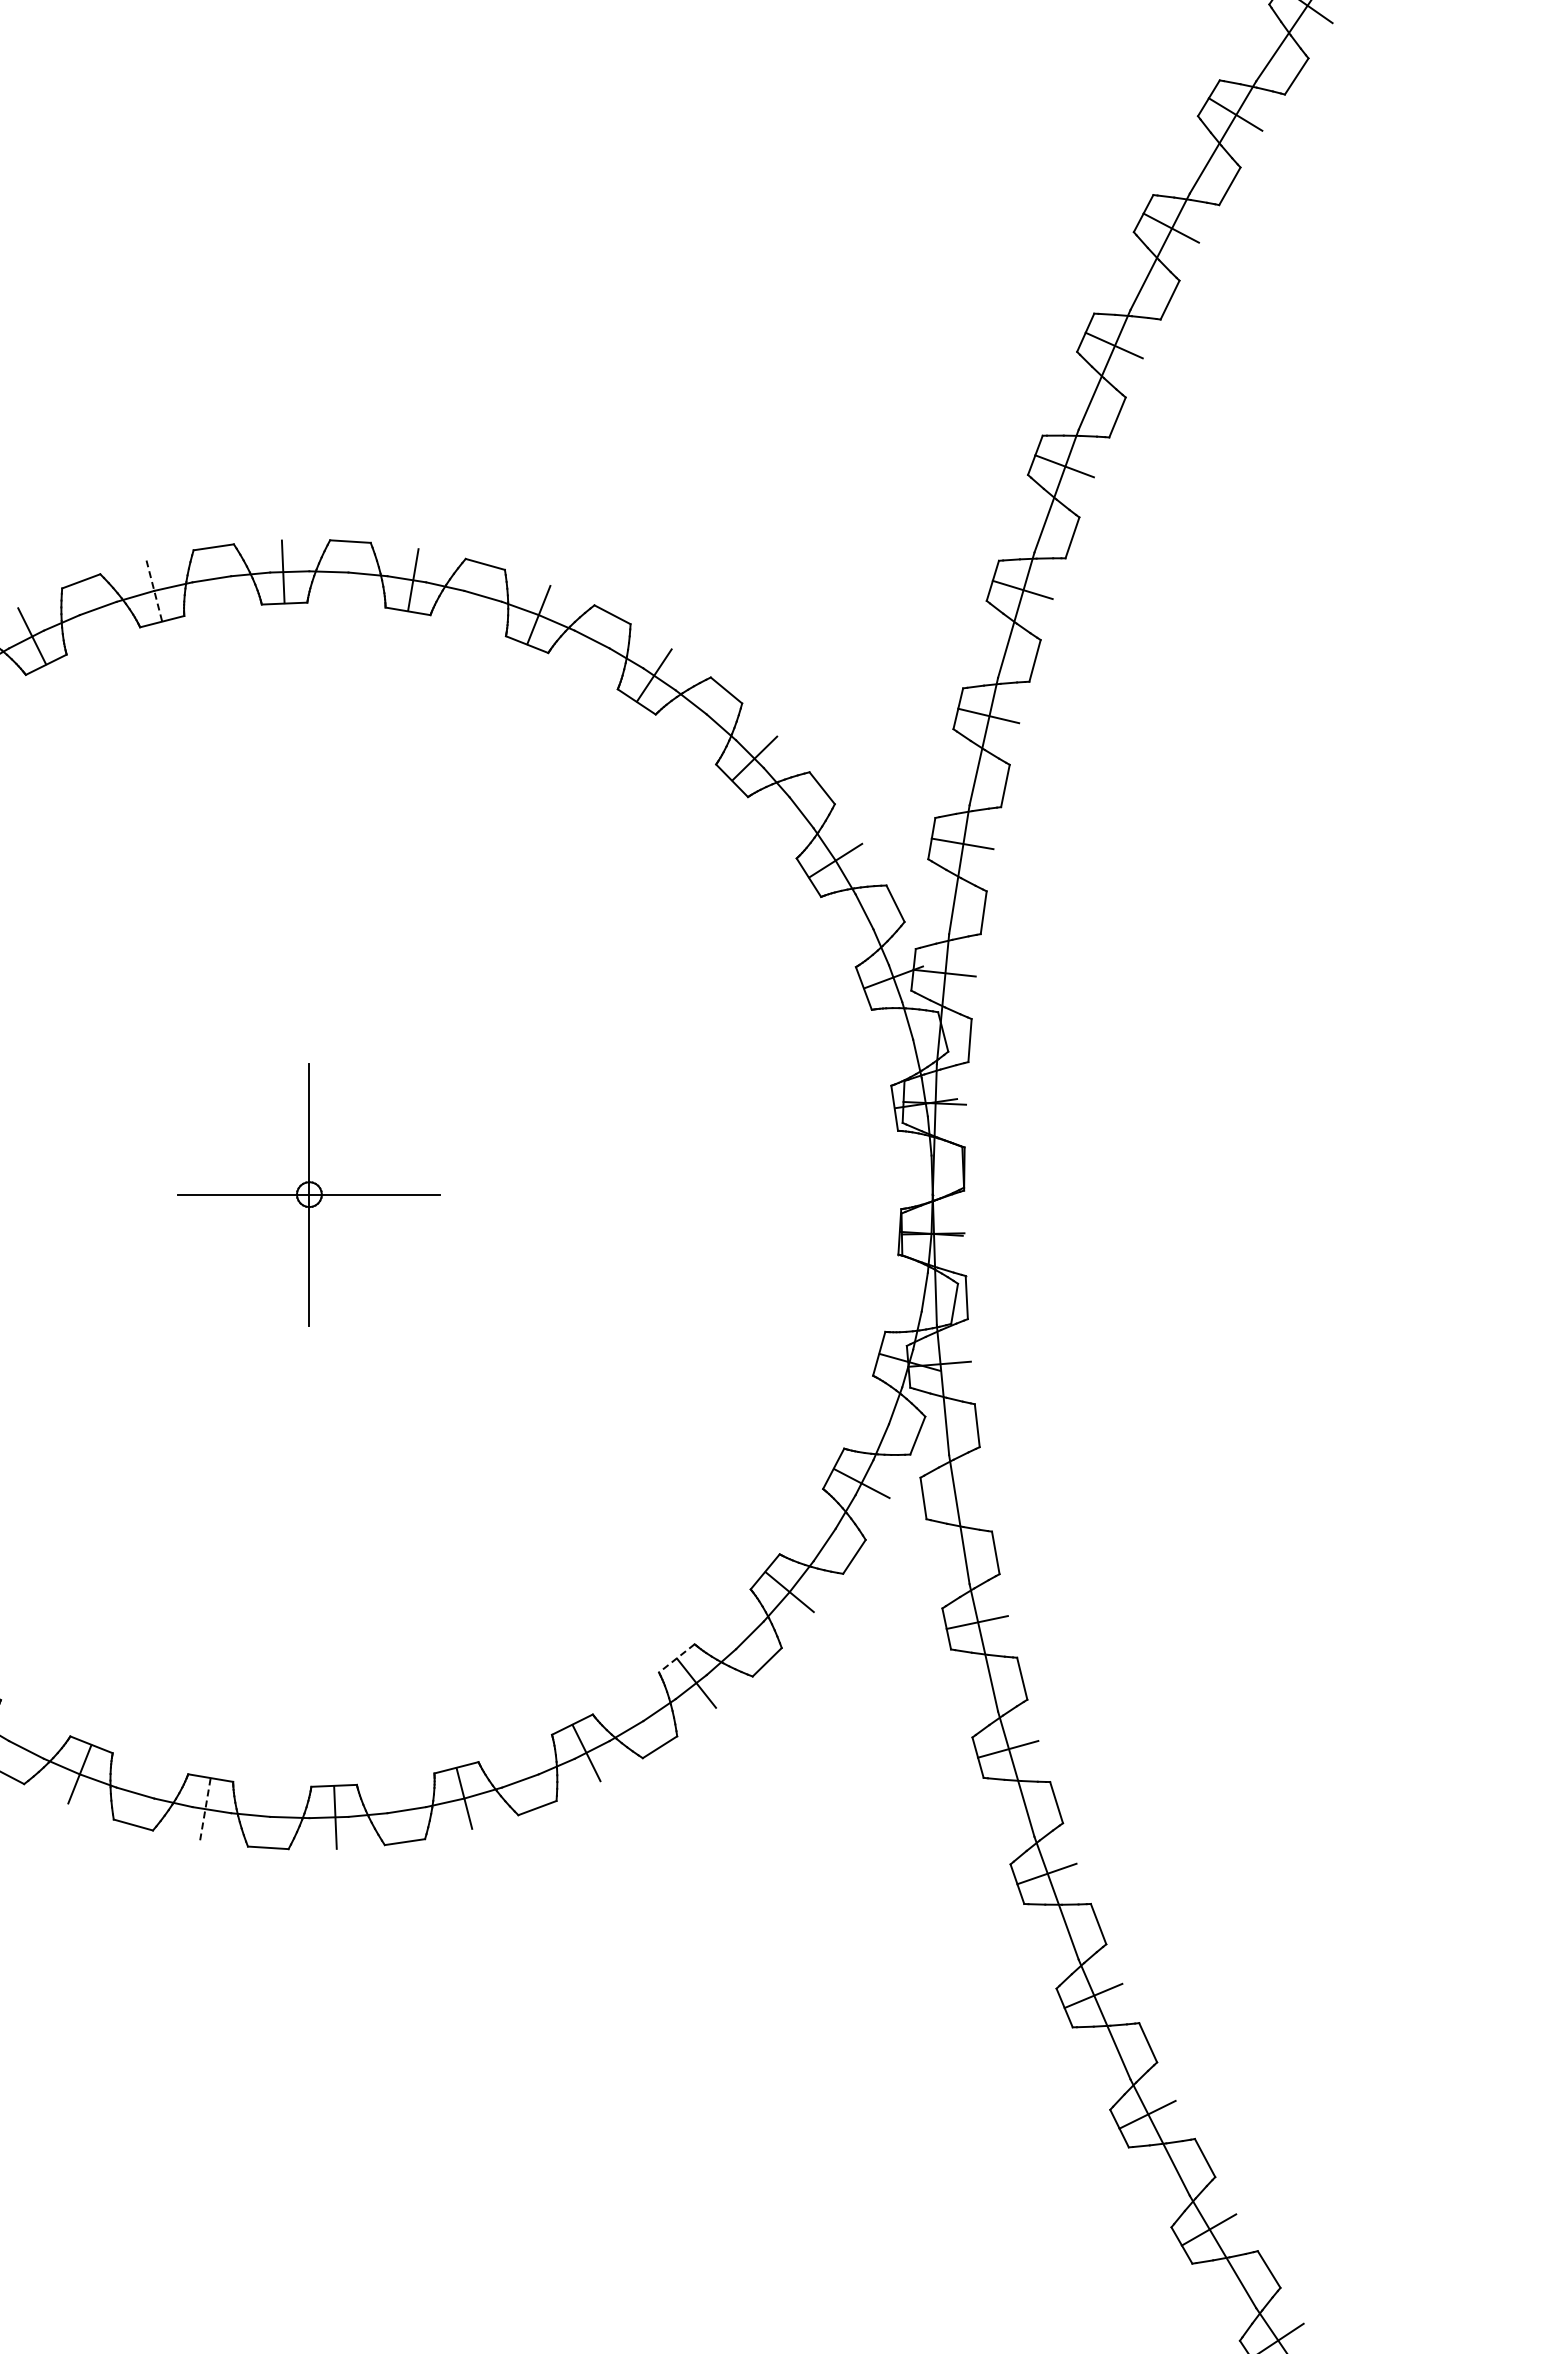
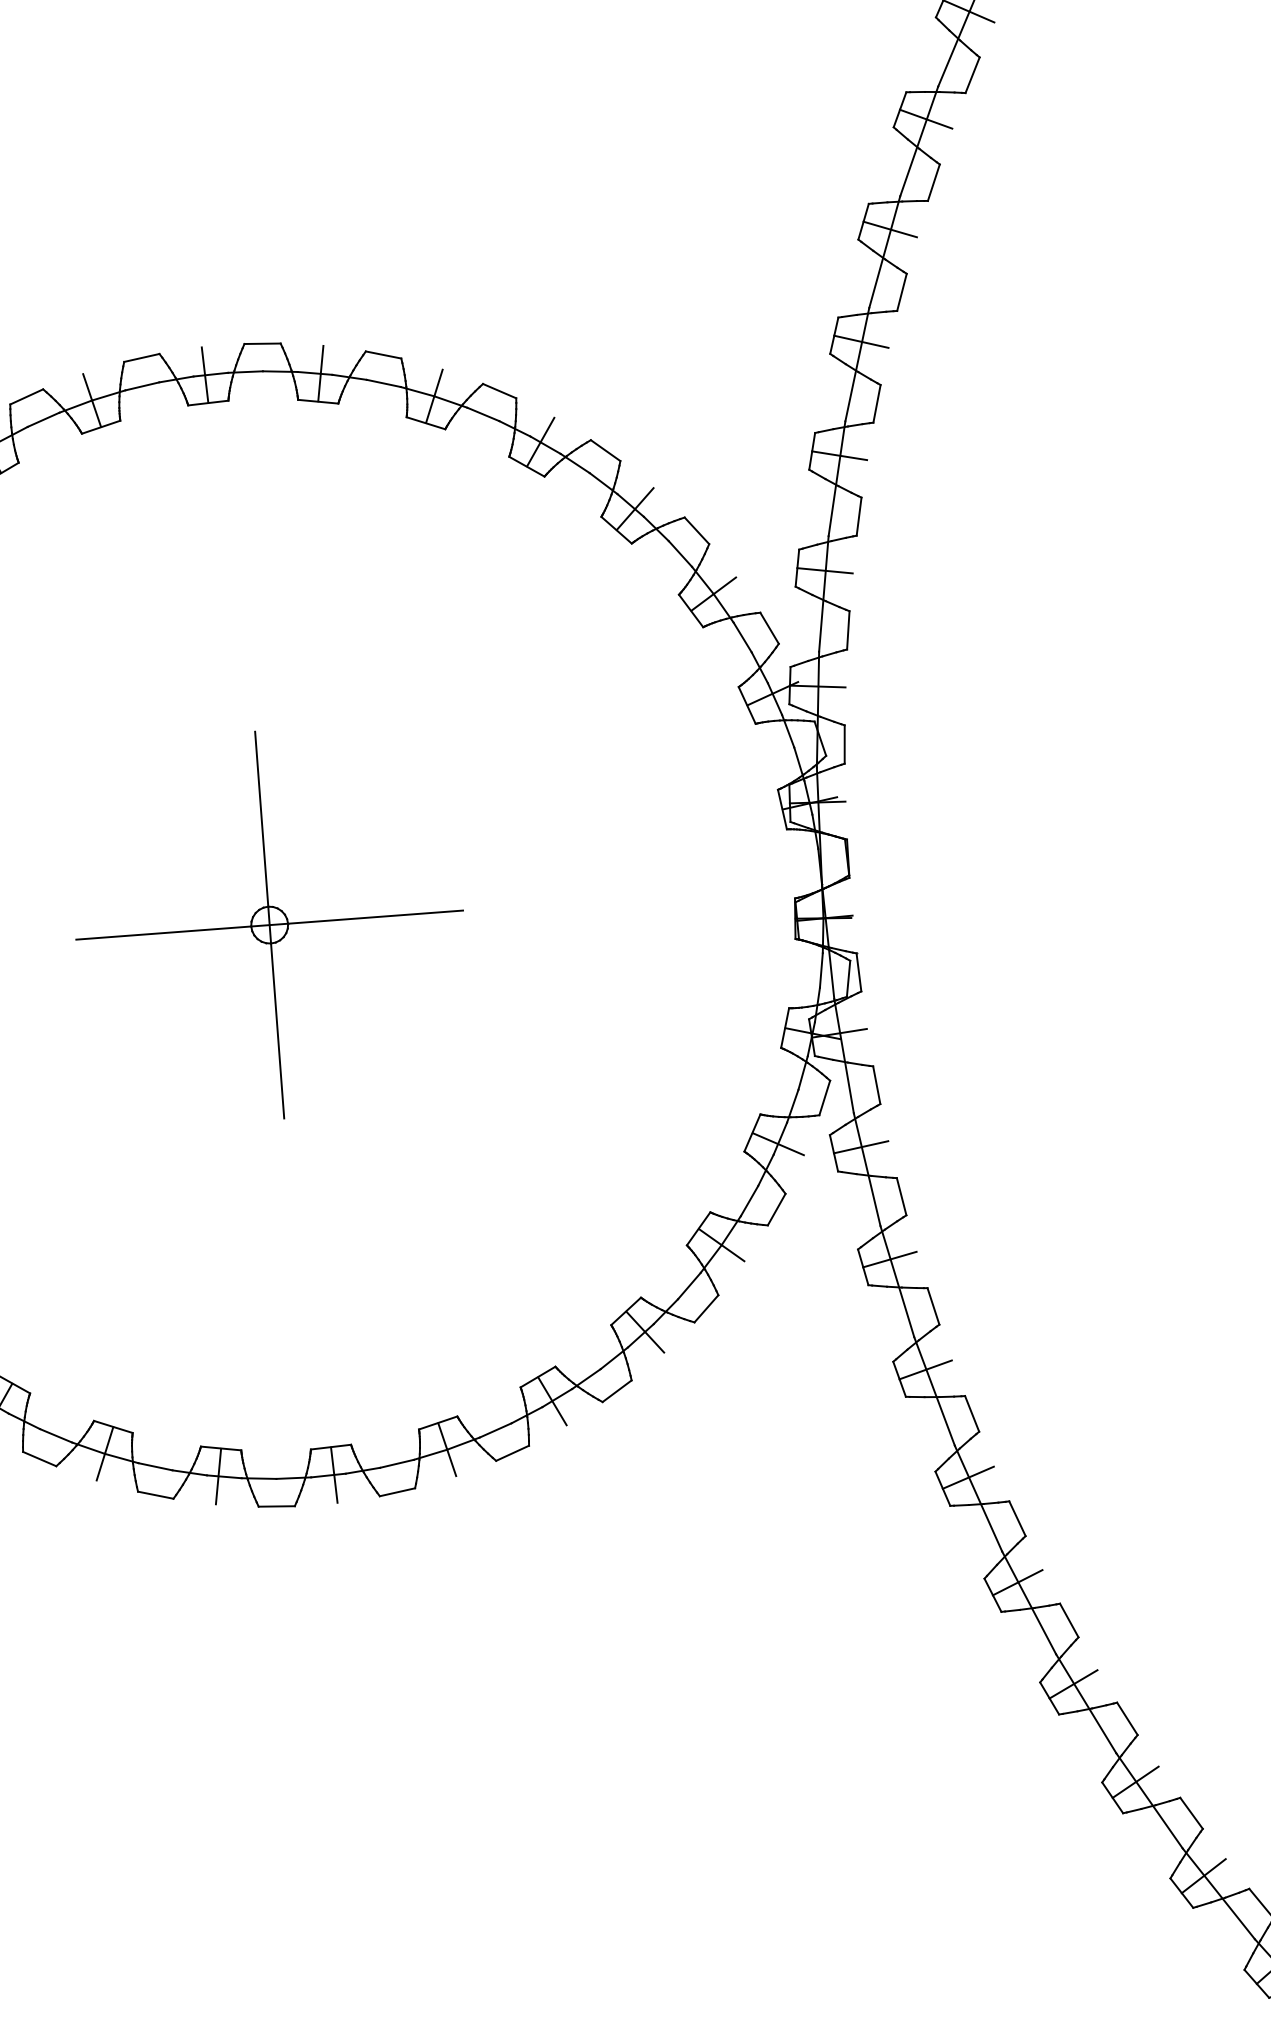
line: (154, 590) -> (92, 400), dashed -> solid
part: (309, 1194) -> (269, 924), size x1.67
line: (954, 1493) -> (861, 1146), added
line: (676, 1658) -> (625, 1311), dashed -> solid
line: (205, 1809) -> (218, 1476), dashed -> solid

